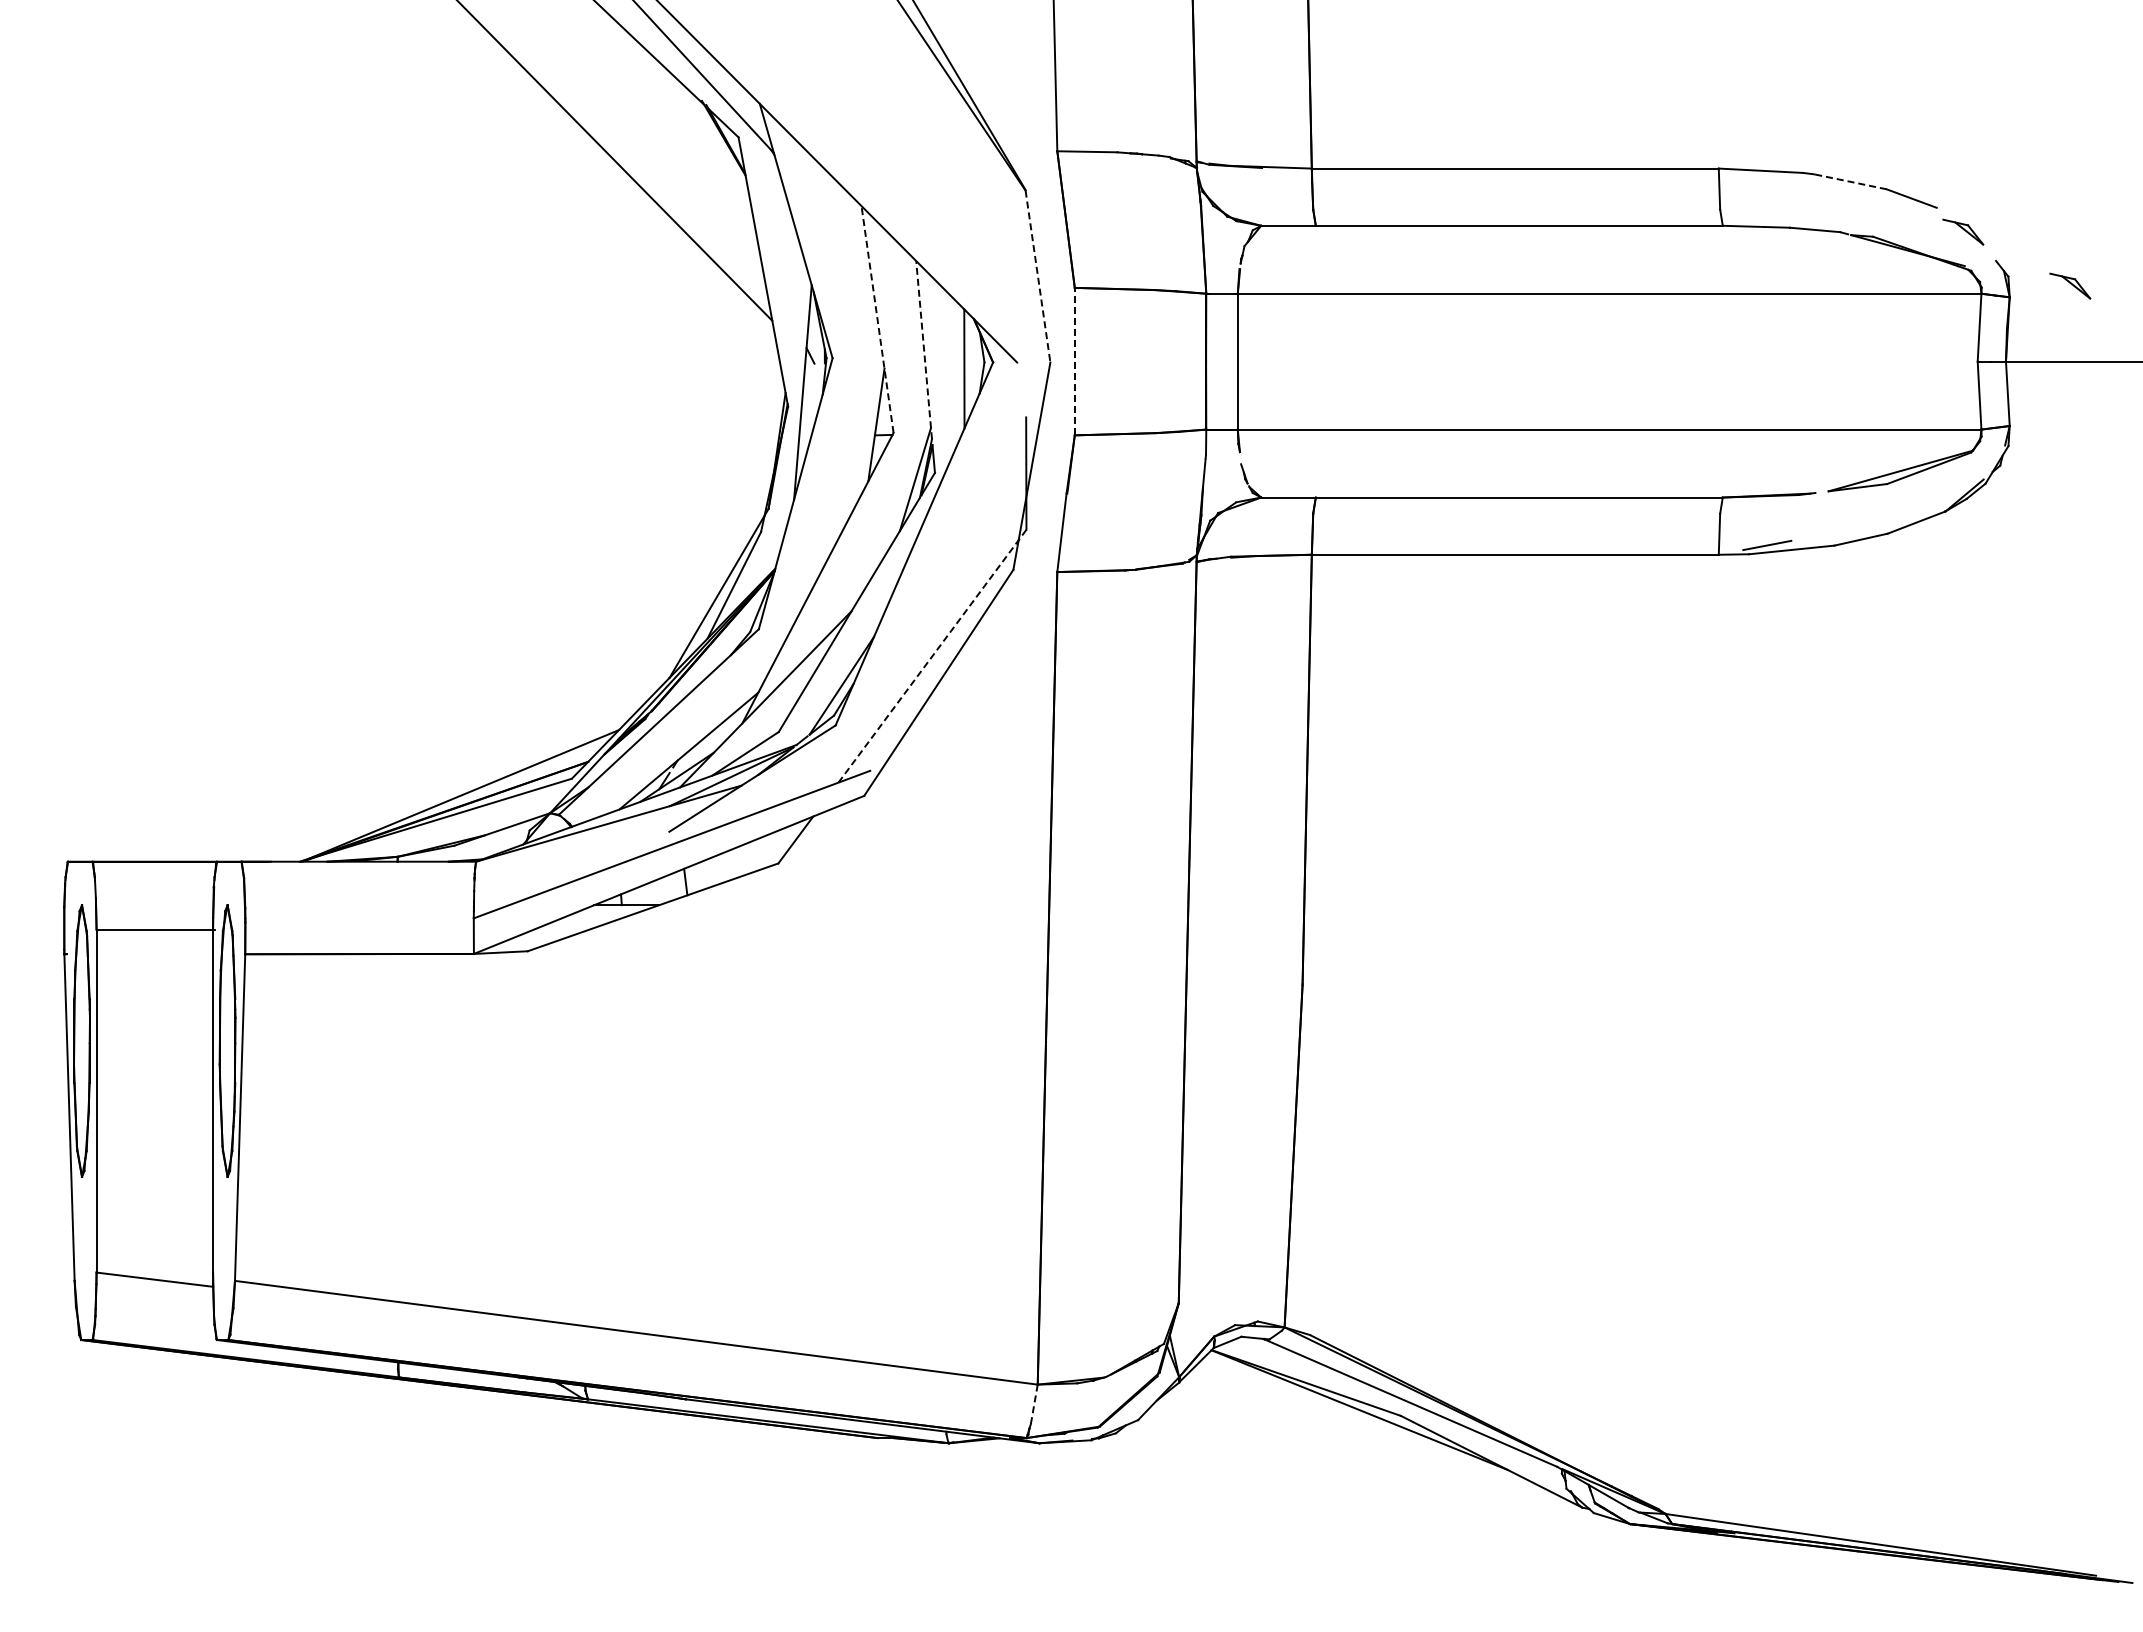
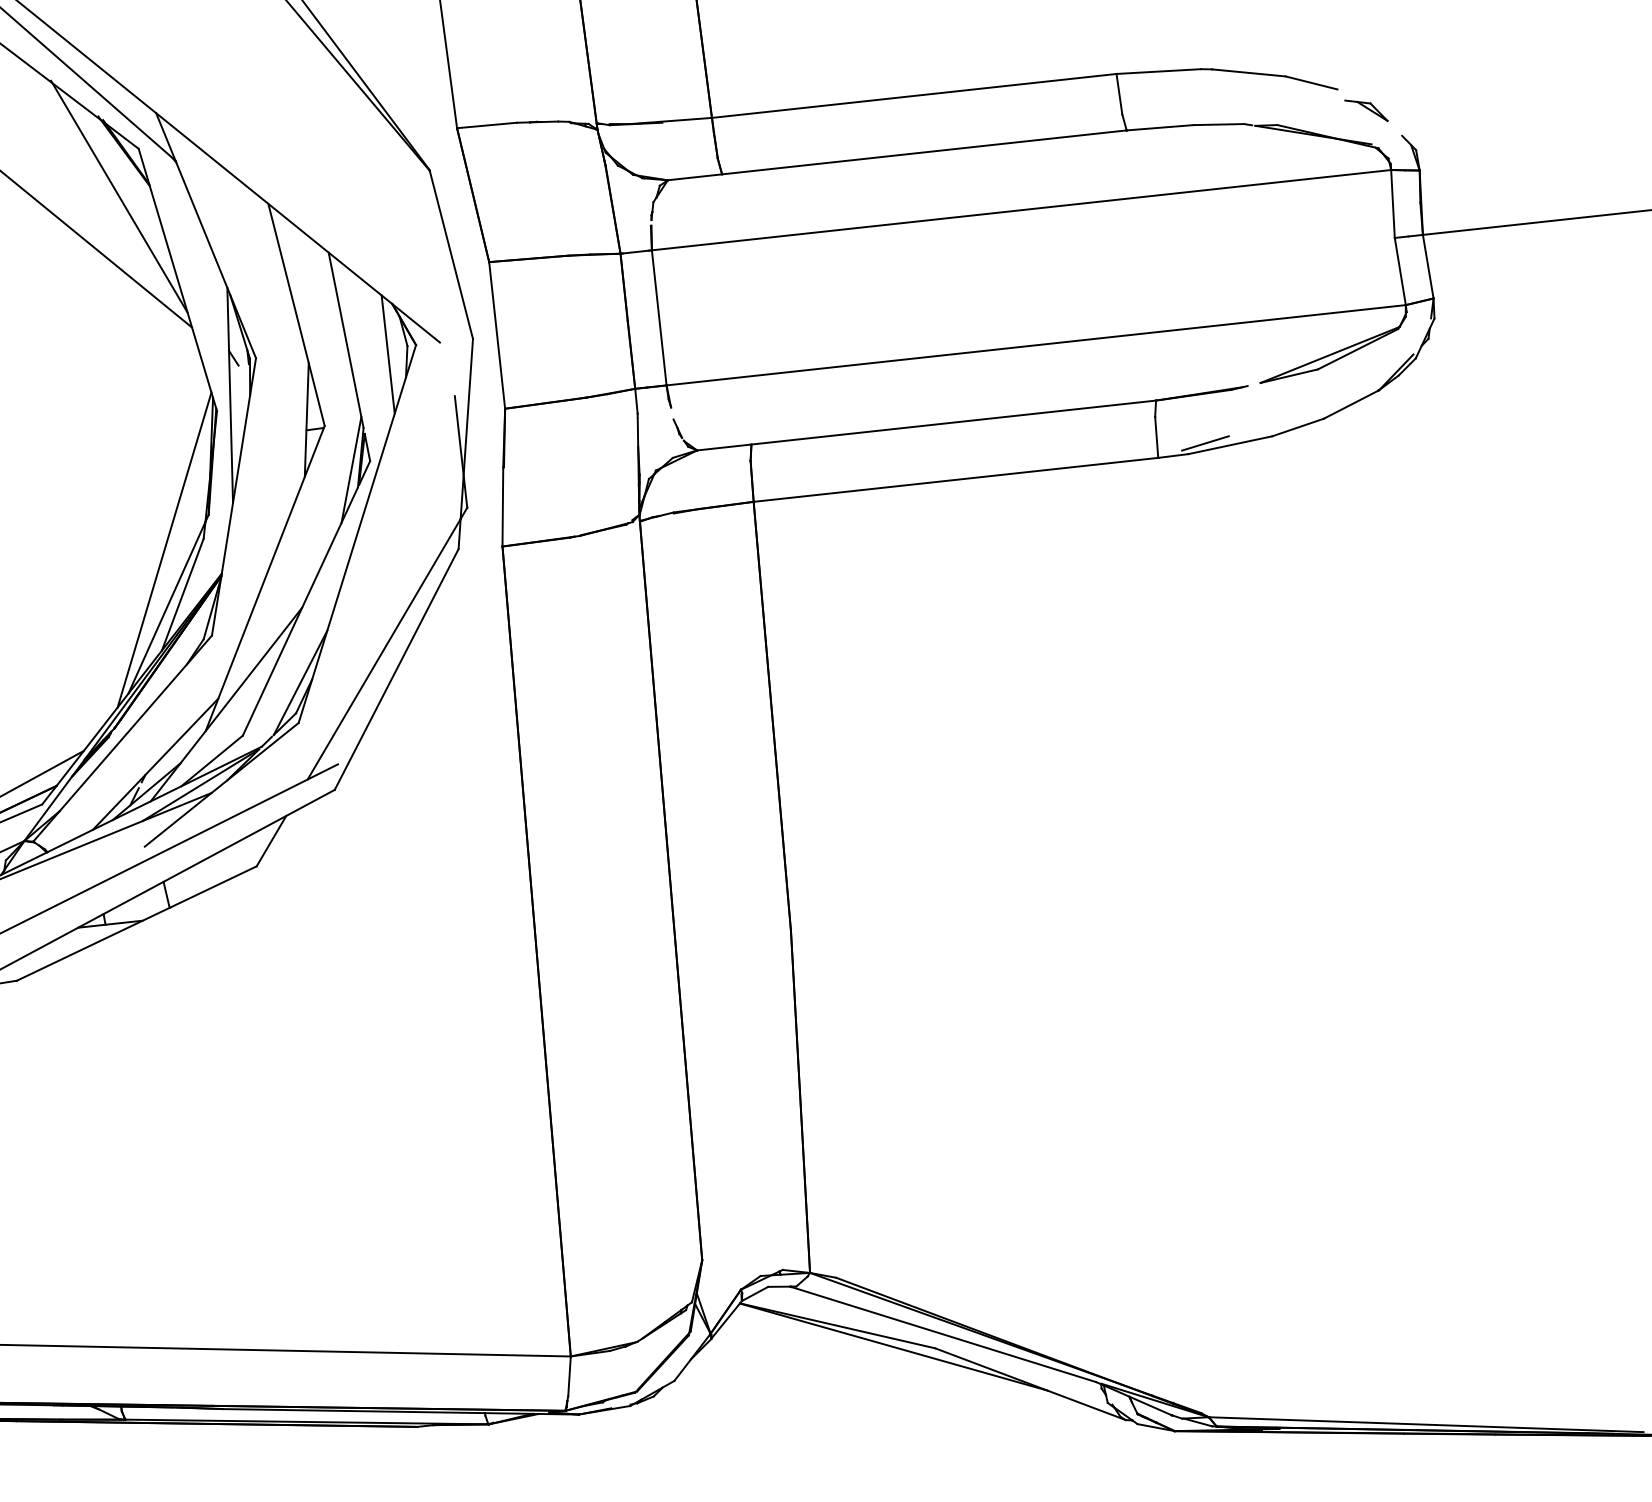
line: (1850, 181) -> (1248, 72), dashed -> solid
line: (713, 182) -> (118, 196), added
line: (1037, 276) -> (450, 254), dashed -> solid
part: (2070, 285) -> (1478, 152), removed
line: (877, 319) -> (296, 314), dashed -> solid
line: (924, 349) -> (346, 339), dashed -> solid
line: (1074, 361) -> (496, 335), dashed -> solid
line: (720, 538) -> (164, 549), added
line: (932, 656) -> (387, 643), dashed -> solid
line: (1034, 1404) -> (569, 1376), dashed -> solid

